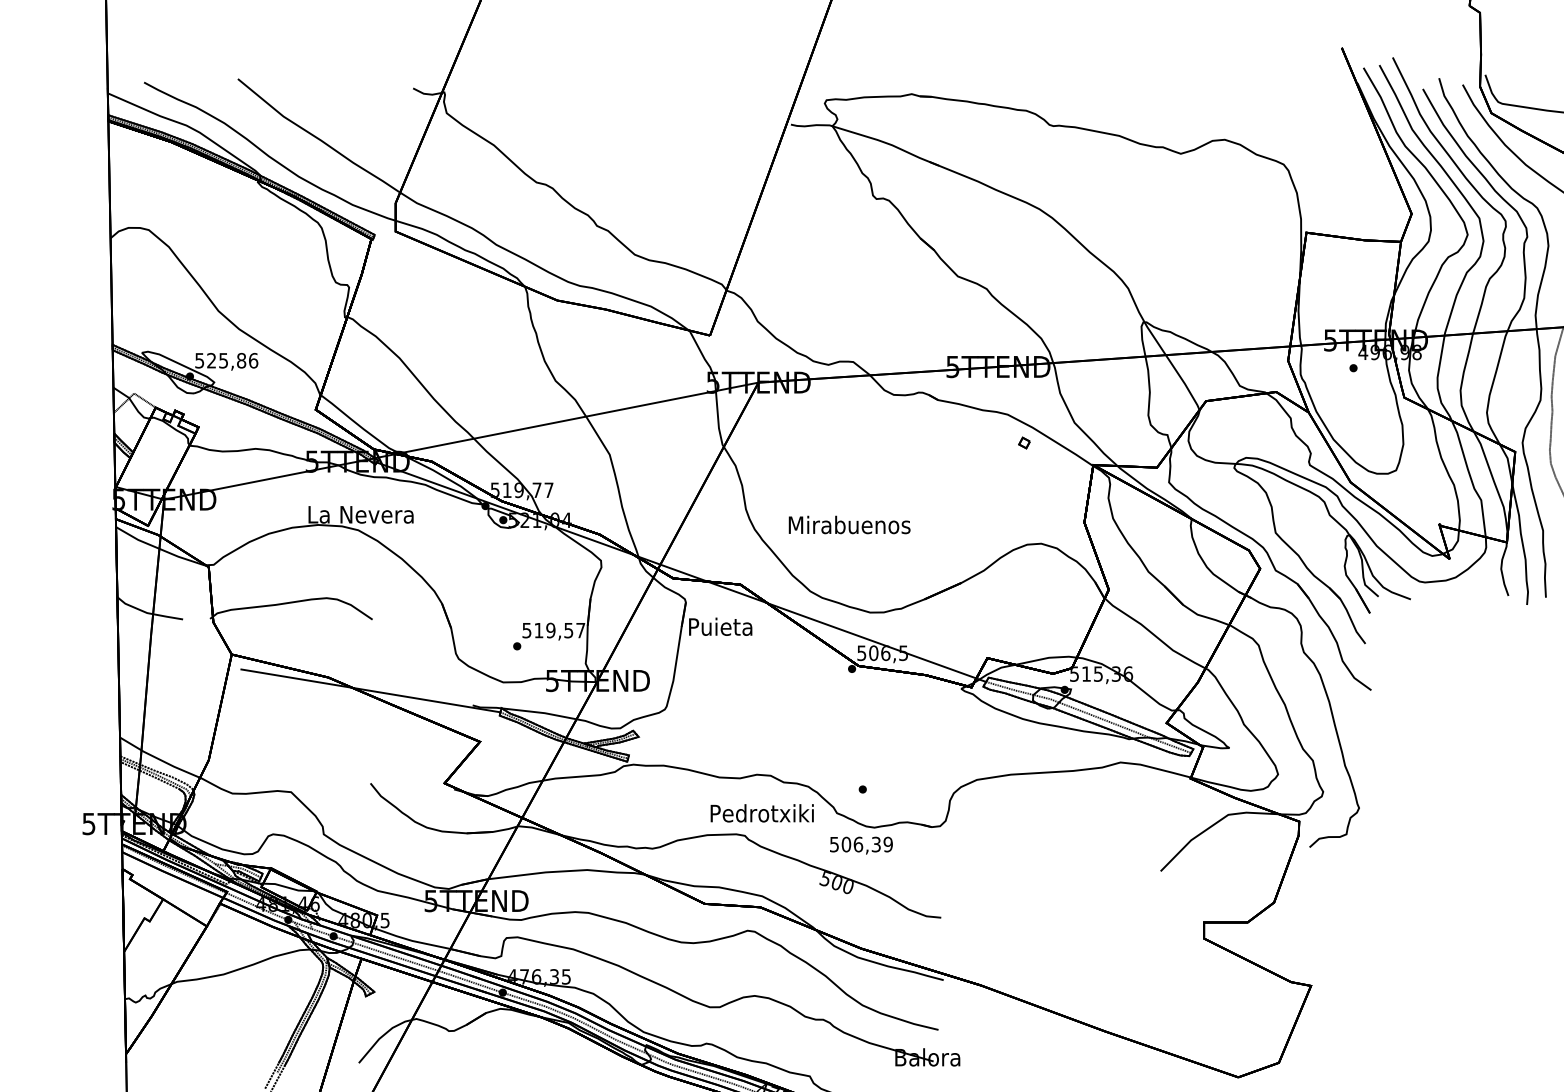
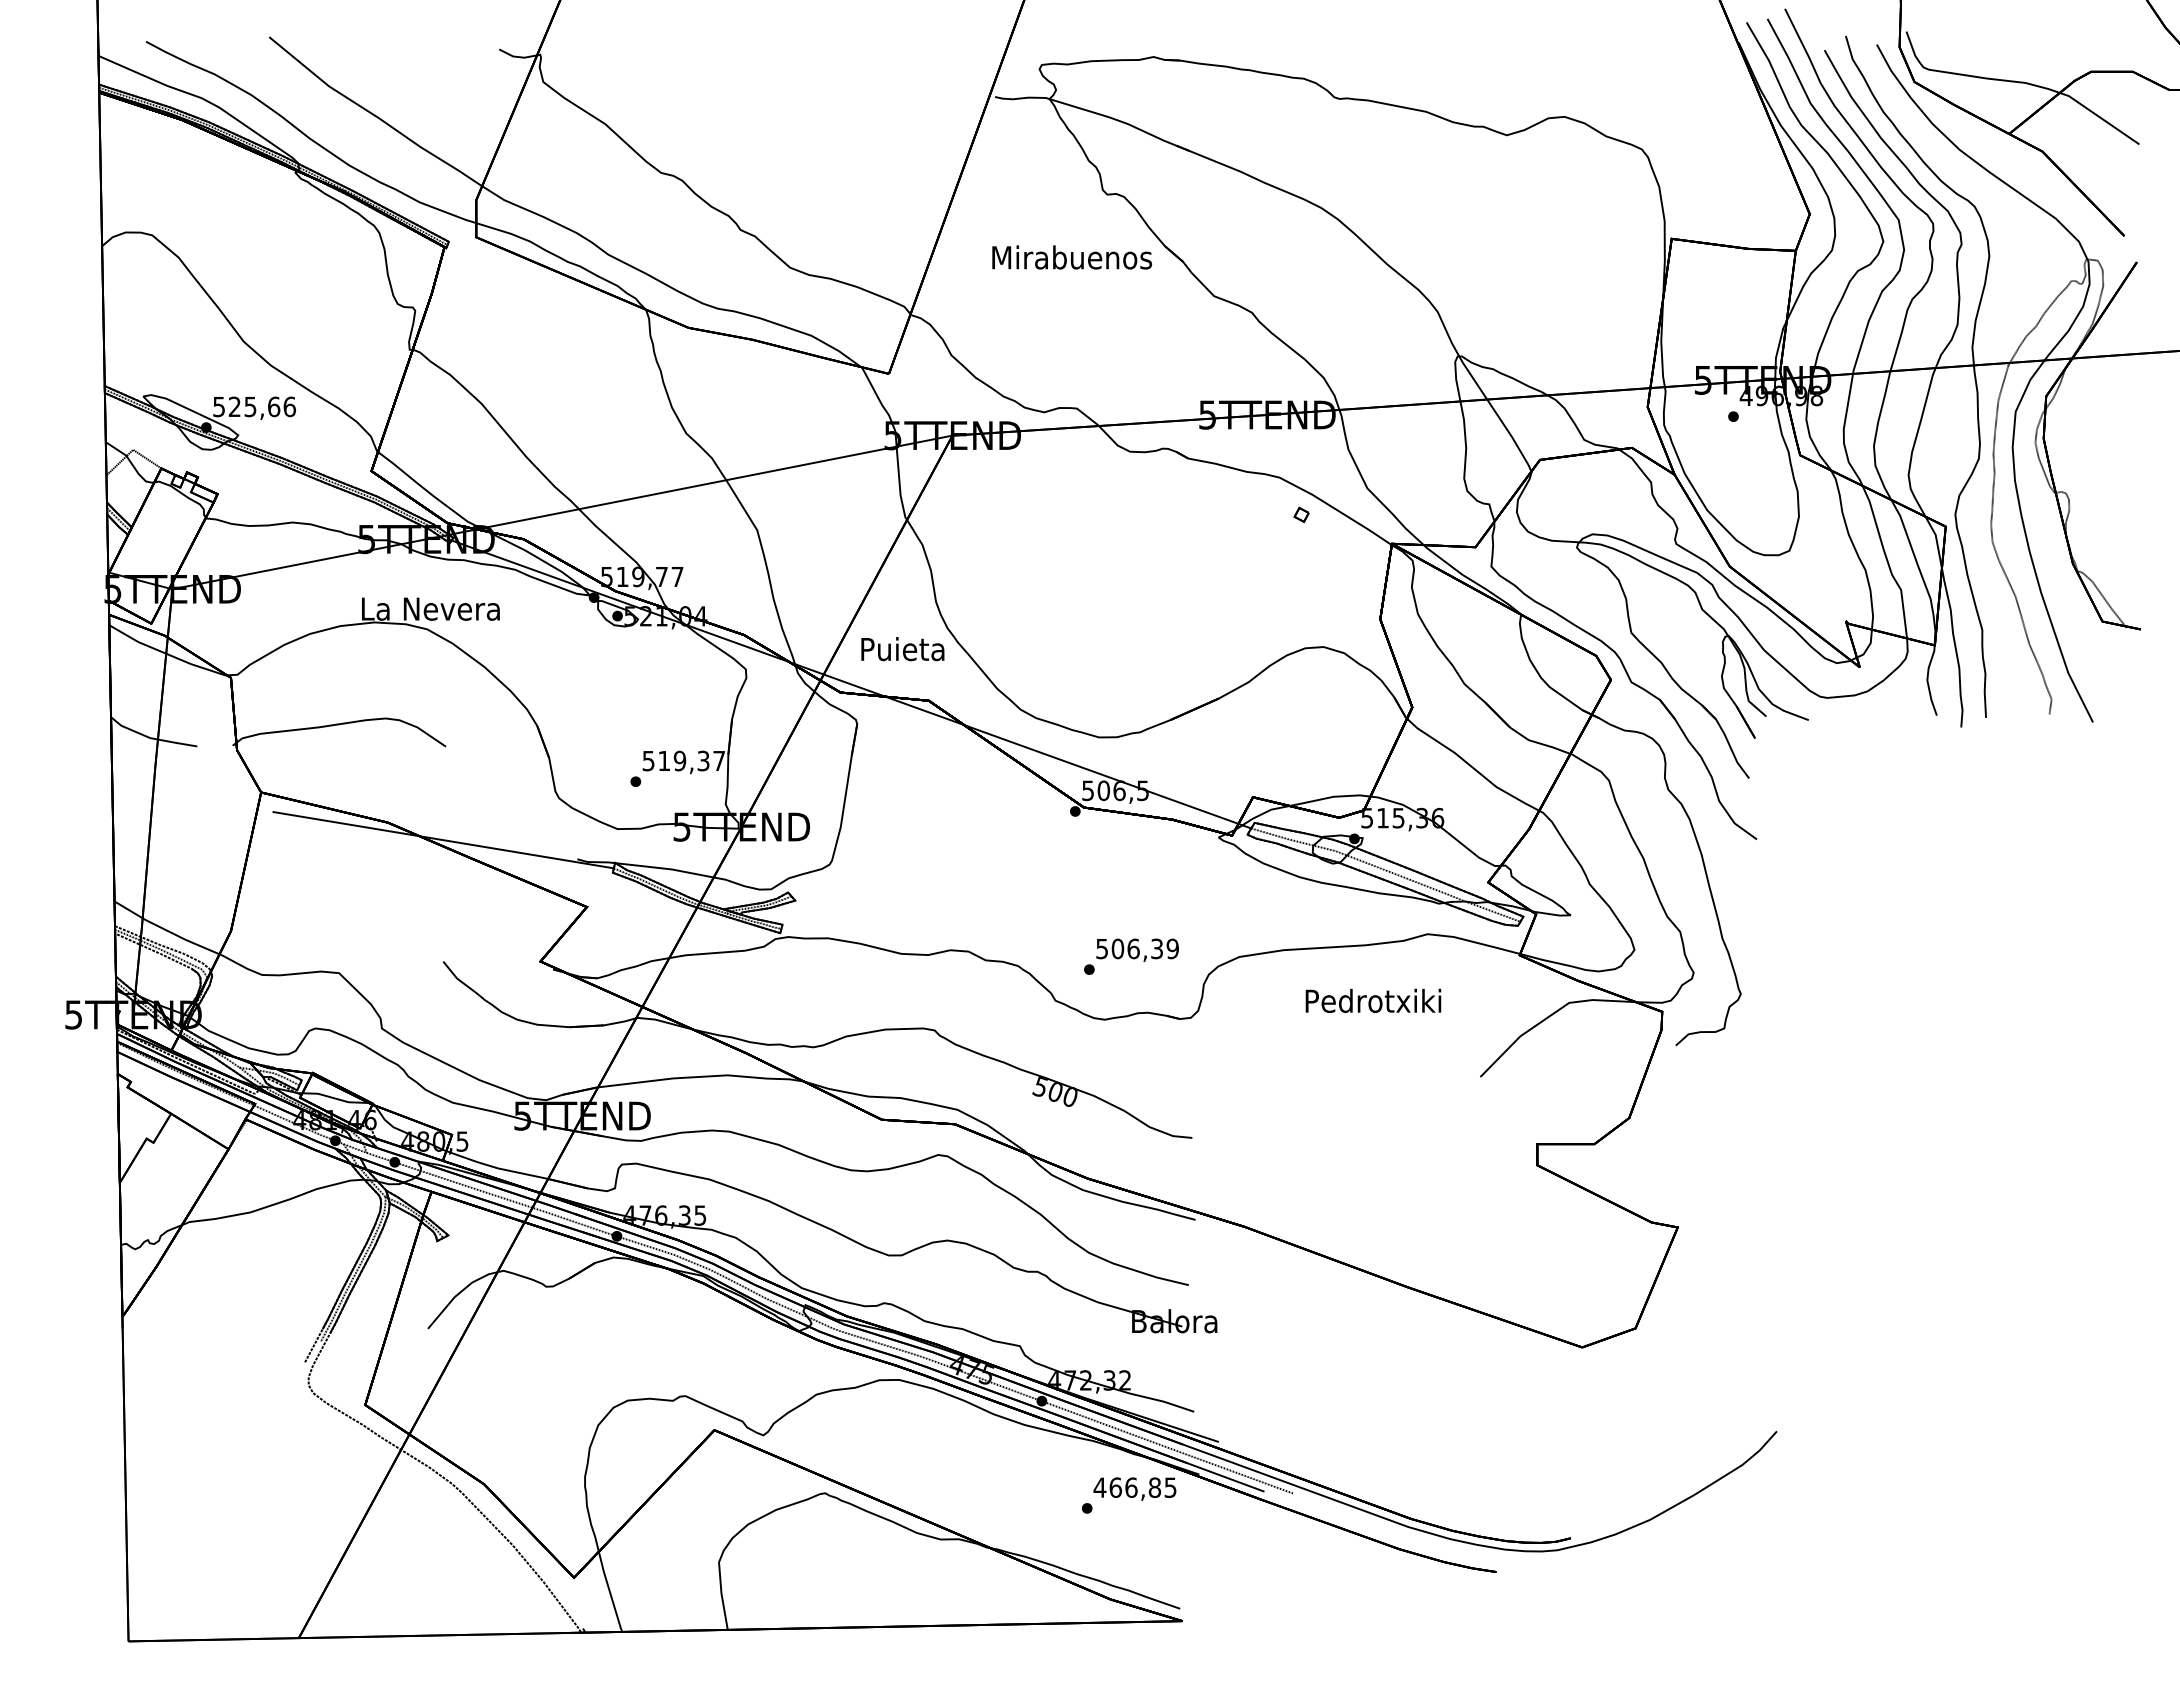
text: (241, 360) -> (274, 406), 525,86 -> 525,66
text: (849, 525) -> (1072, 257), moved
text: (720, 627) -> (902, 649), moved
text: (568, 630) -> (703, 760), 519,57 -> 519,37
text: (762, 813) -> (1373, 1000), moved
text: (861, 845) -> (1137, 950), moved

